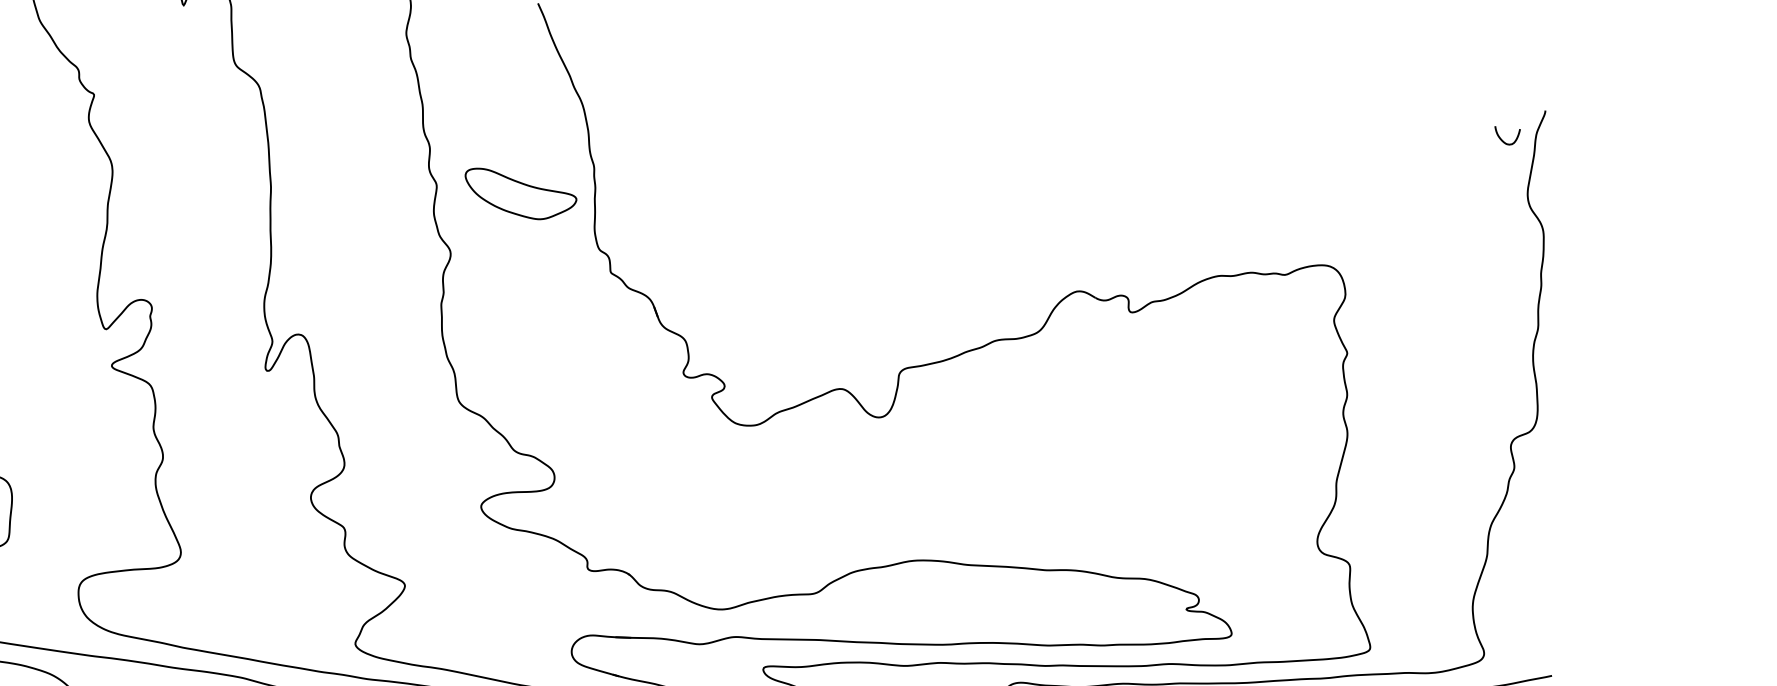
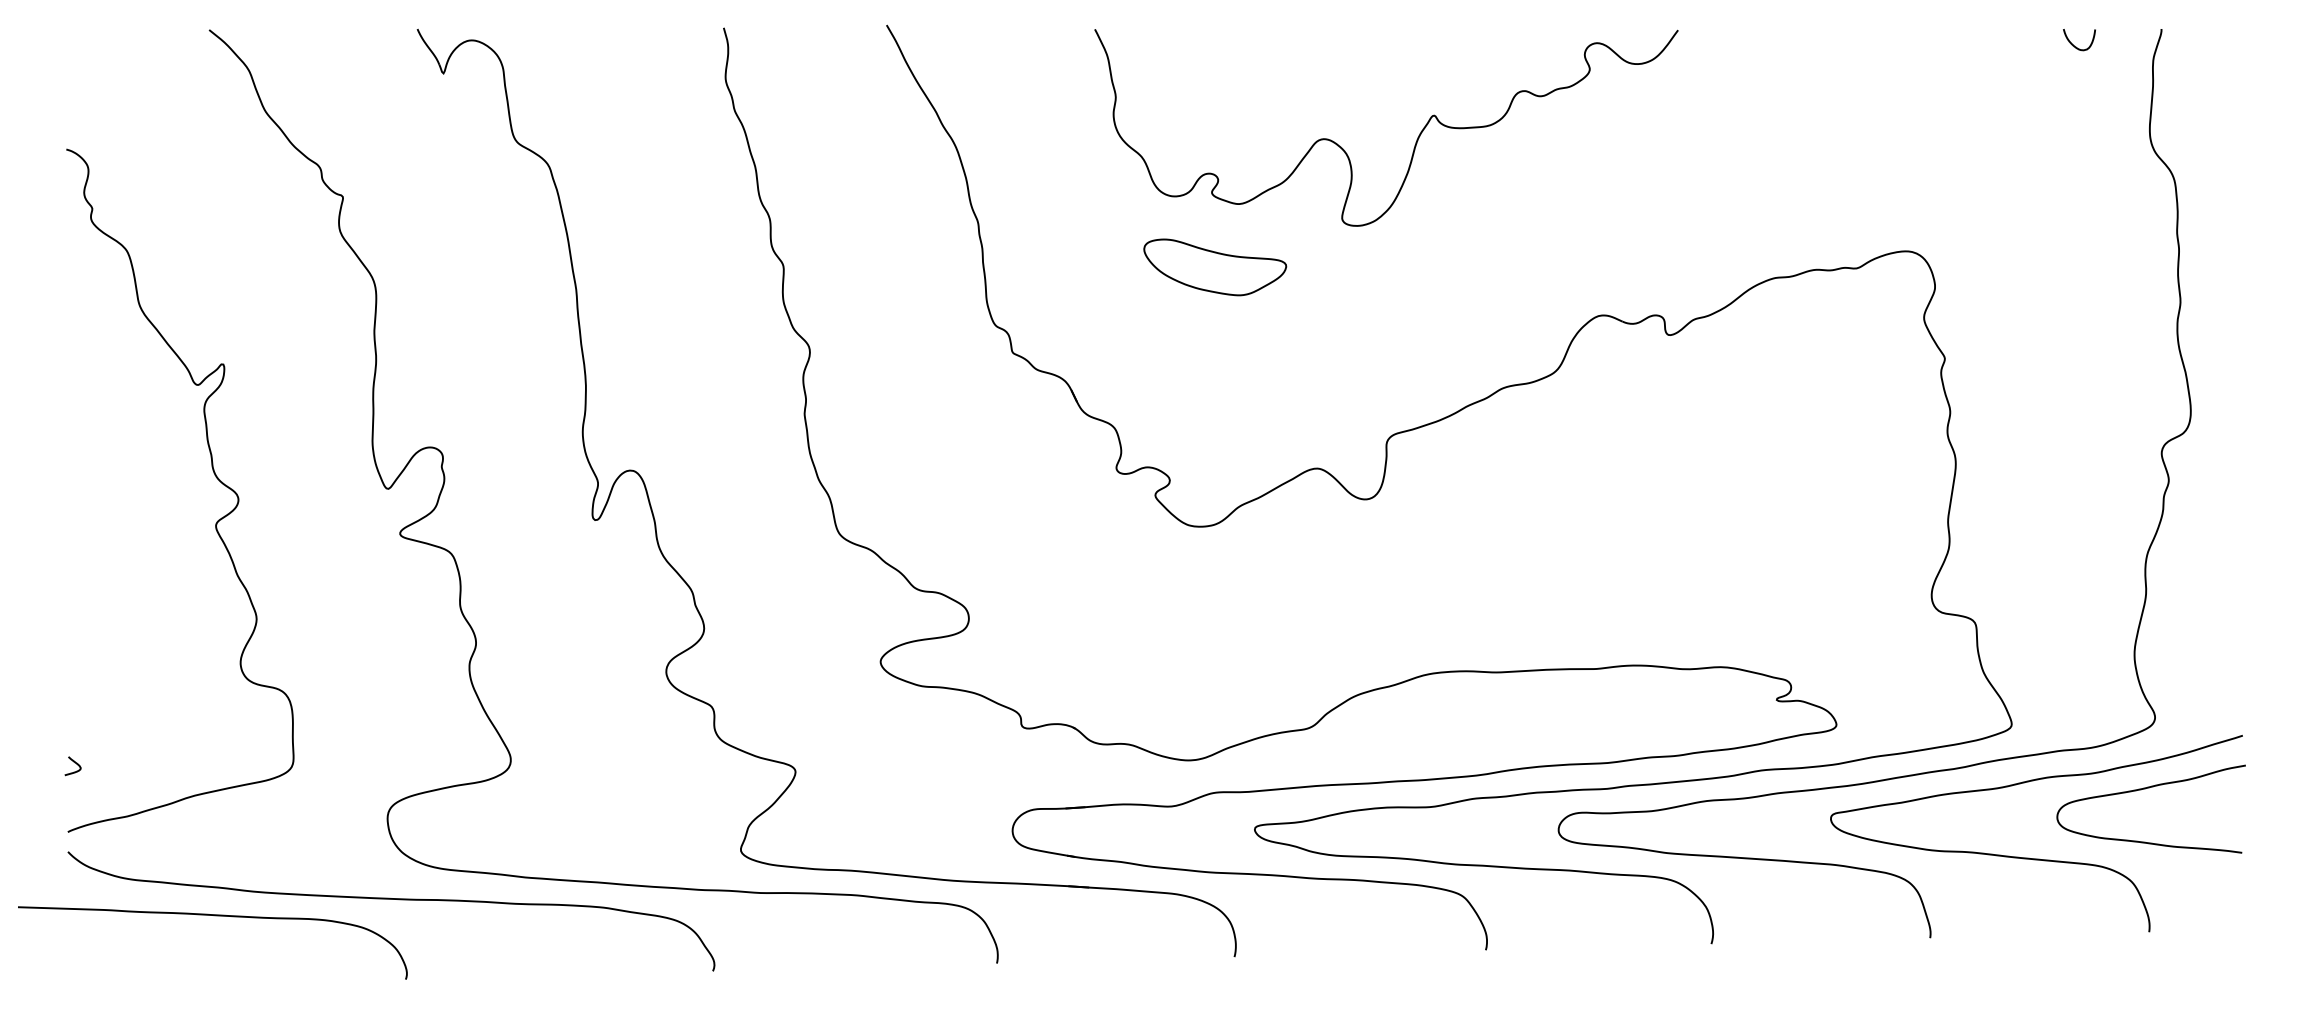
curve: (947, 137) -> (1416, 139), added
curve: (1503, 141) -> (2076, 46), moved
part: (520, 195) -> (1215, 267), moved

